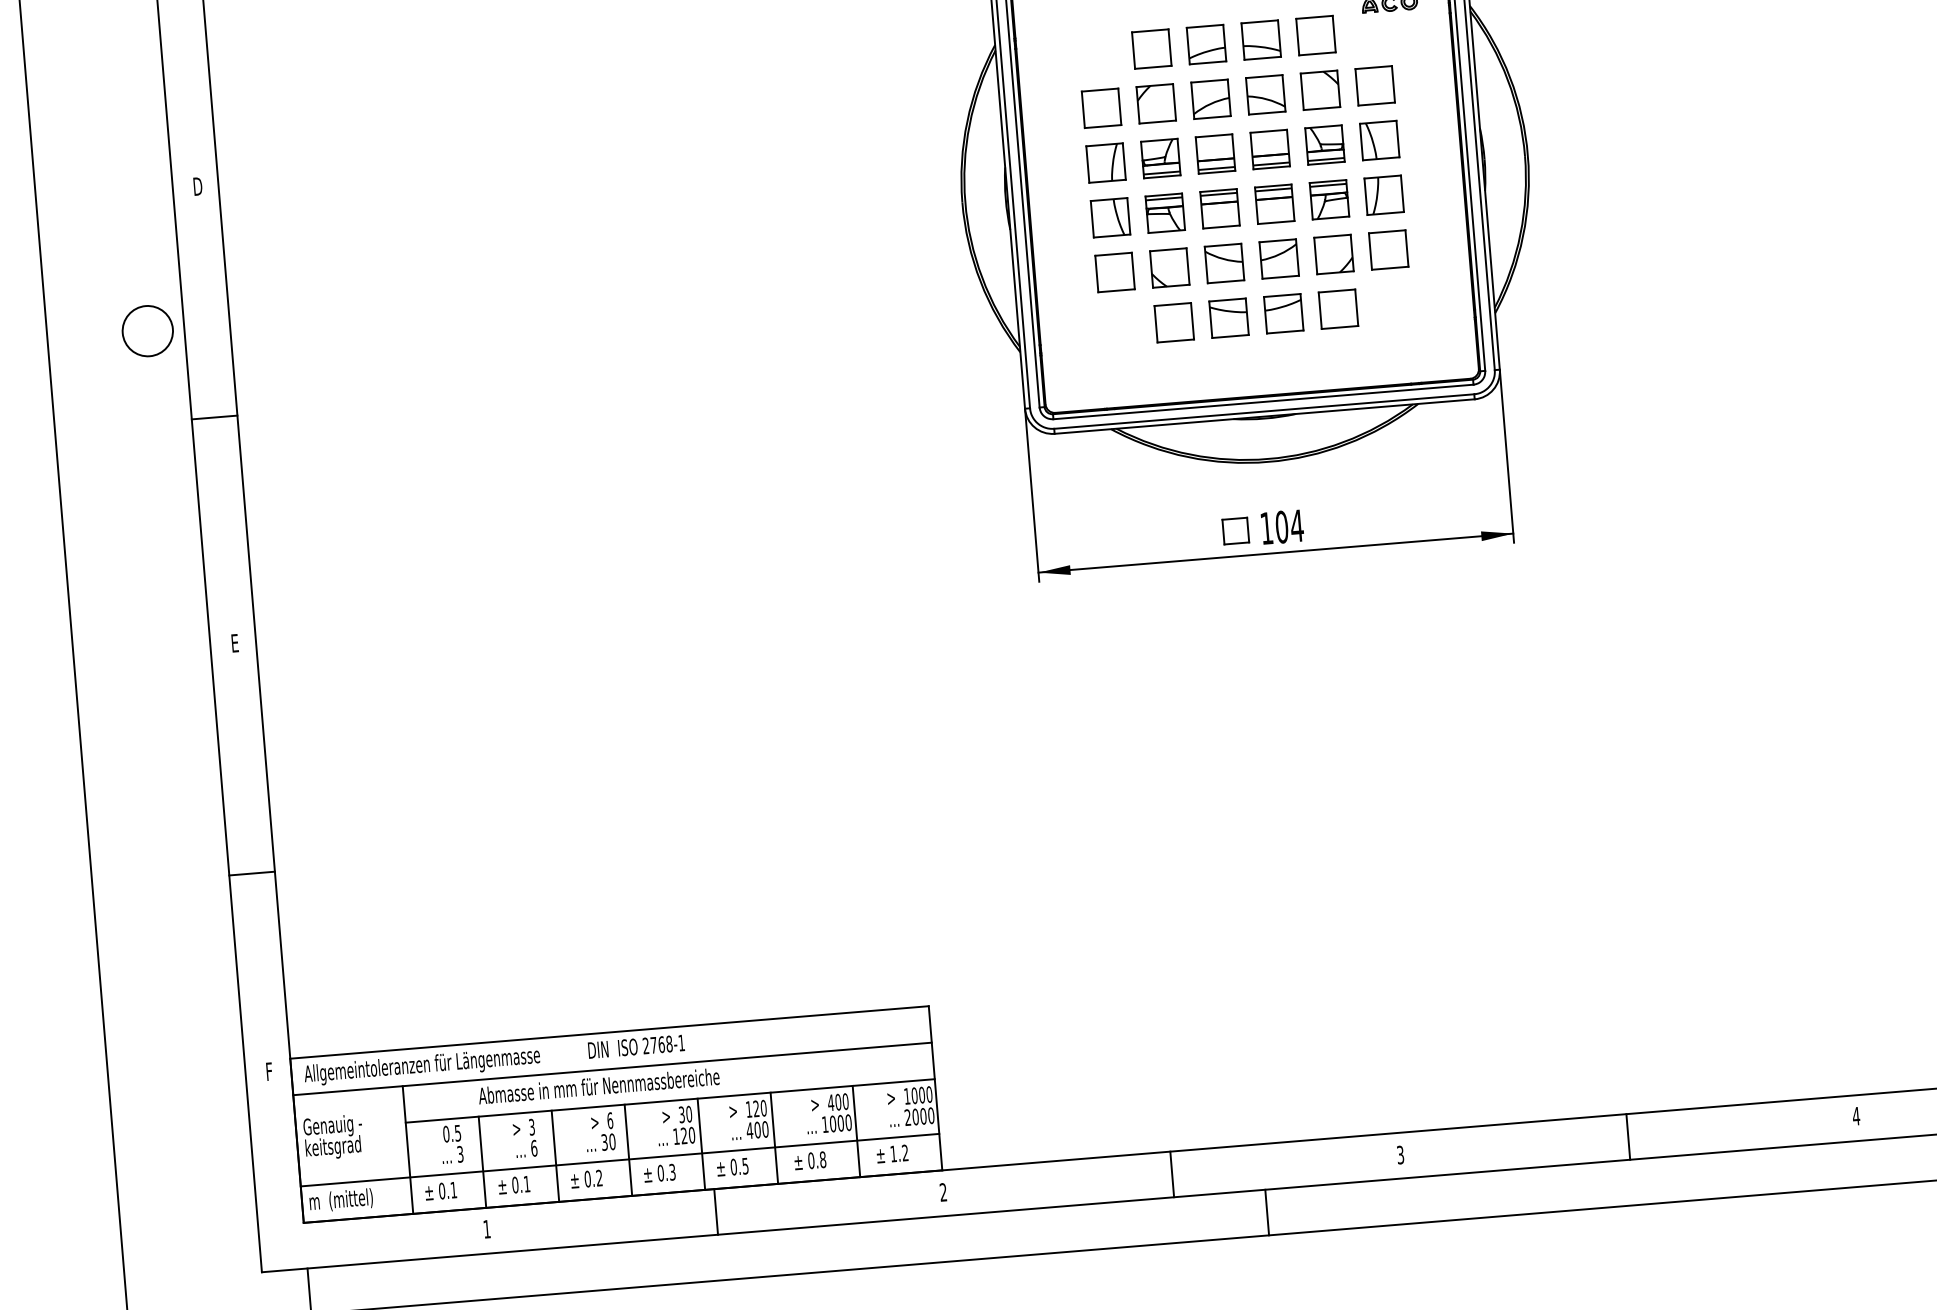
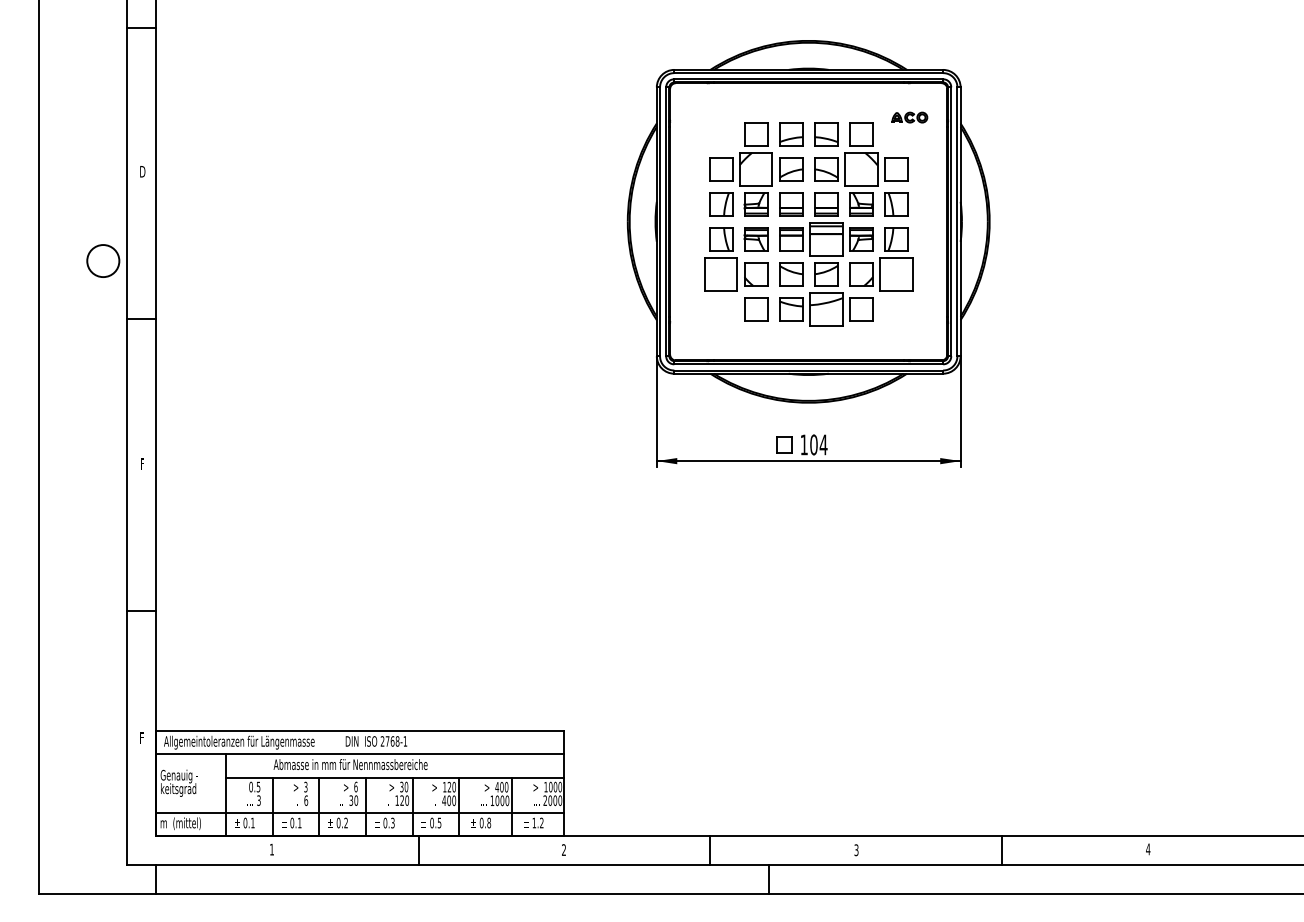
part: (1320, 90) -> (861, 169), size x1.4
part: (1156, 104) -> (756, 169), size x1.4
part: (1275, 204) -> (826, 239), size x1.4
part: (1389, 250) -> (896, 274), size x1.4
part: (1115, 272) -> (721, 274), size x1.4
part: (1284, 313) -> (826, 309), size x1.4
text: (235, 642) -> (142, 463), E -> F

